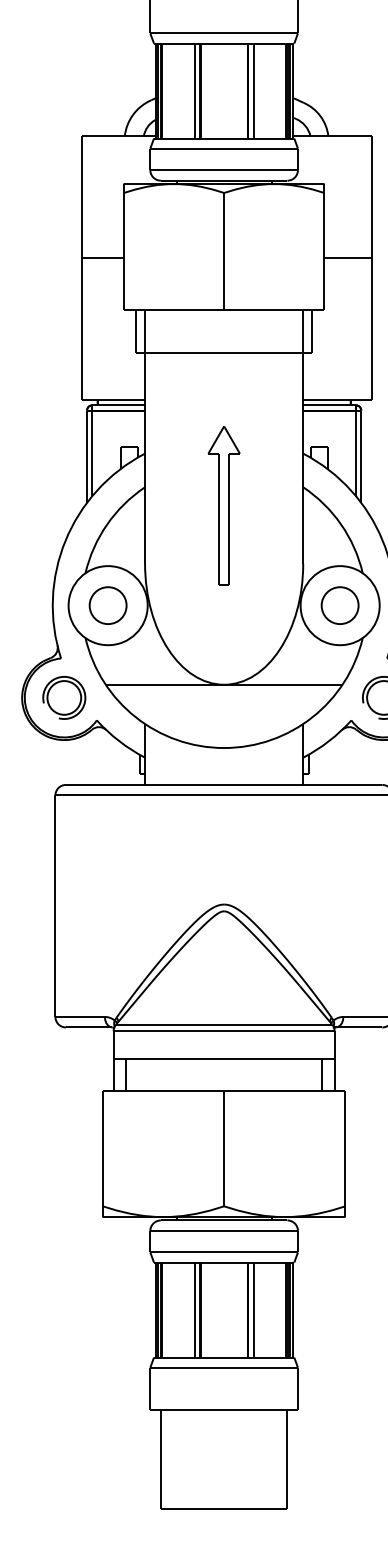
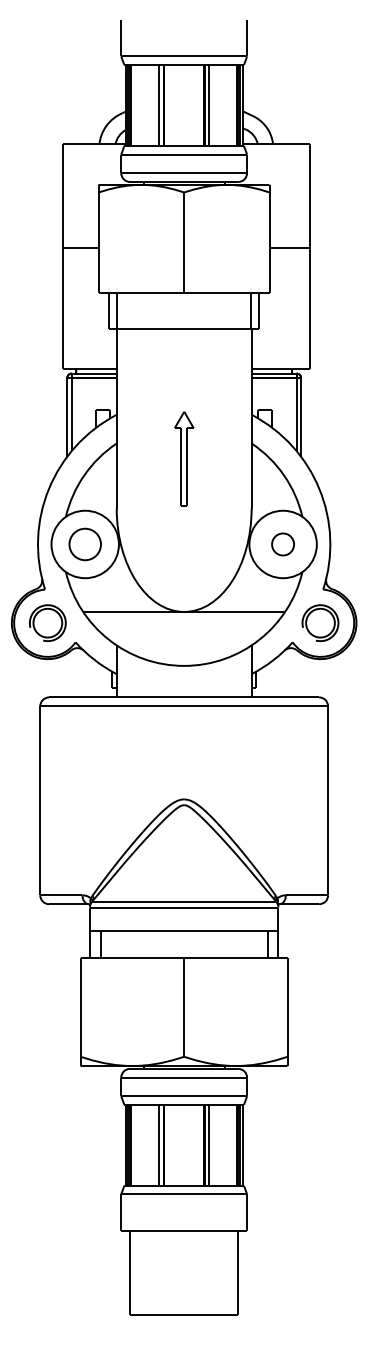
part: (224, 504) -> (184, 458), size x0.7
part: (339, 605) -> (282, 544), size x0.7

